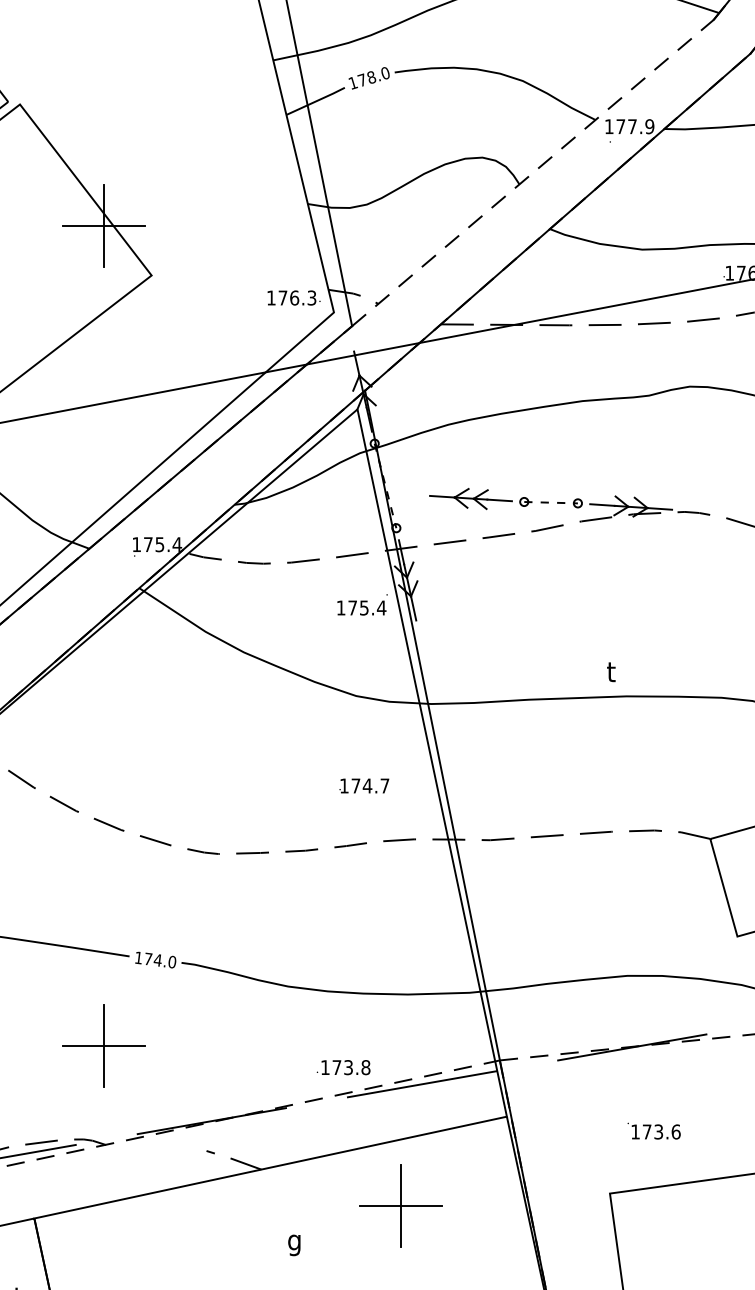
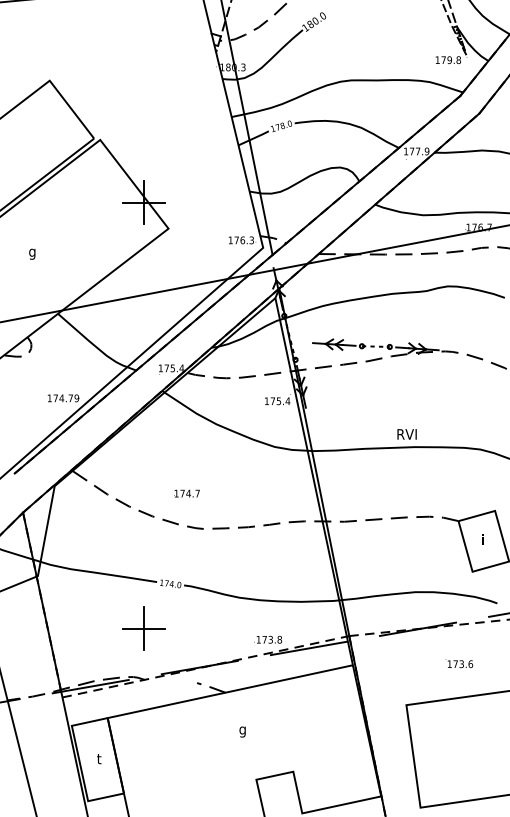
line: (533, 172) -> (366, 175), added
text: (610, 672) -> (406, 434), t -> RVI
text: (363, 785) -> (186, 493), moved
text: (654, 1130) -> (459, 663), moved
part: (400, 1205) -> (297, 711), removed

